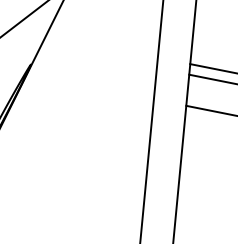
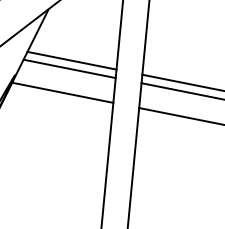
line: (101, 46) -> (71, 60), added
line: (98, 56) -> (69, 68), added
line: (90, 86) -> (62, 92), added

